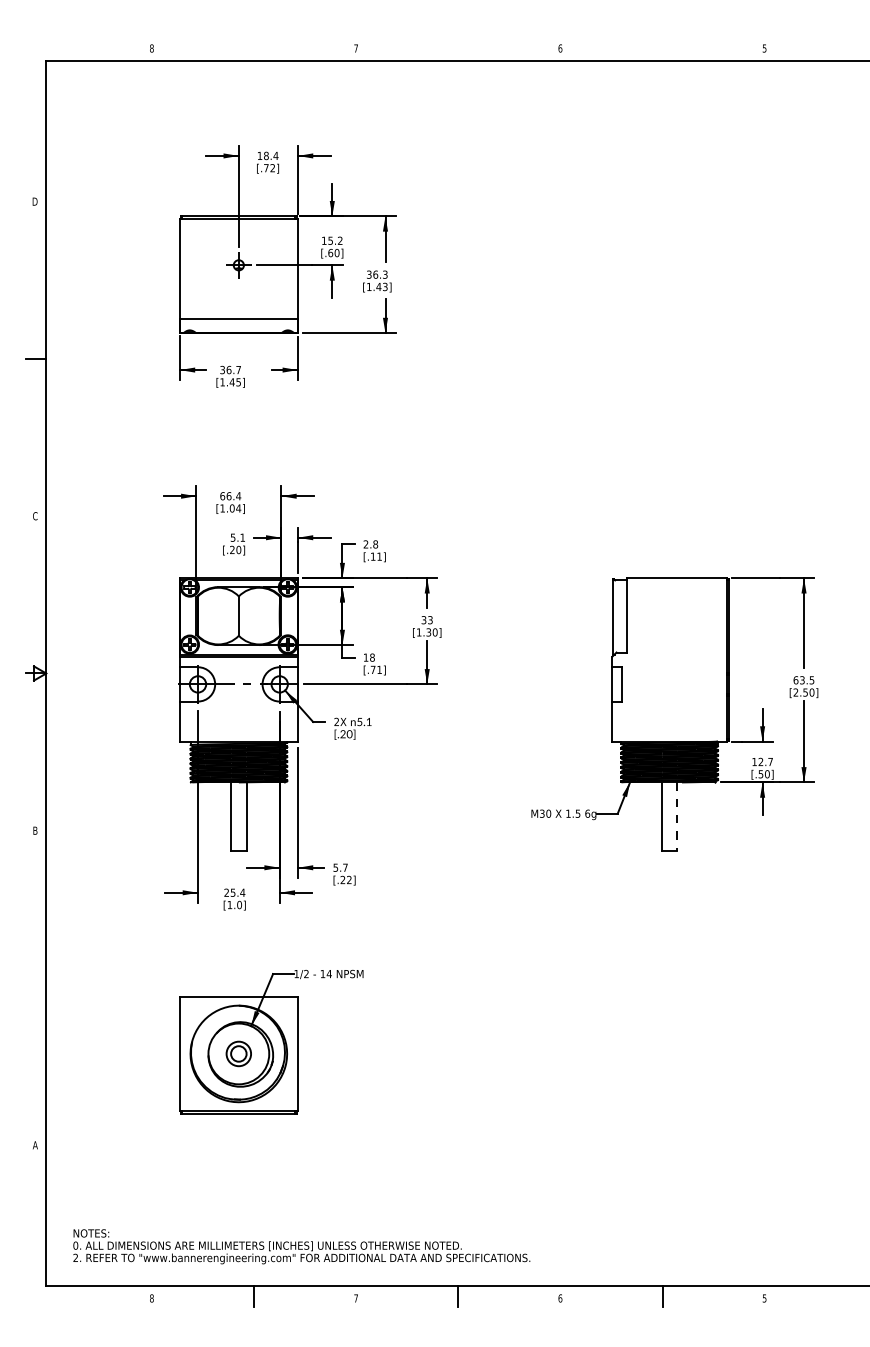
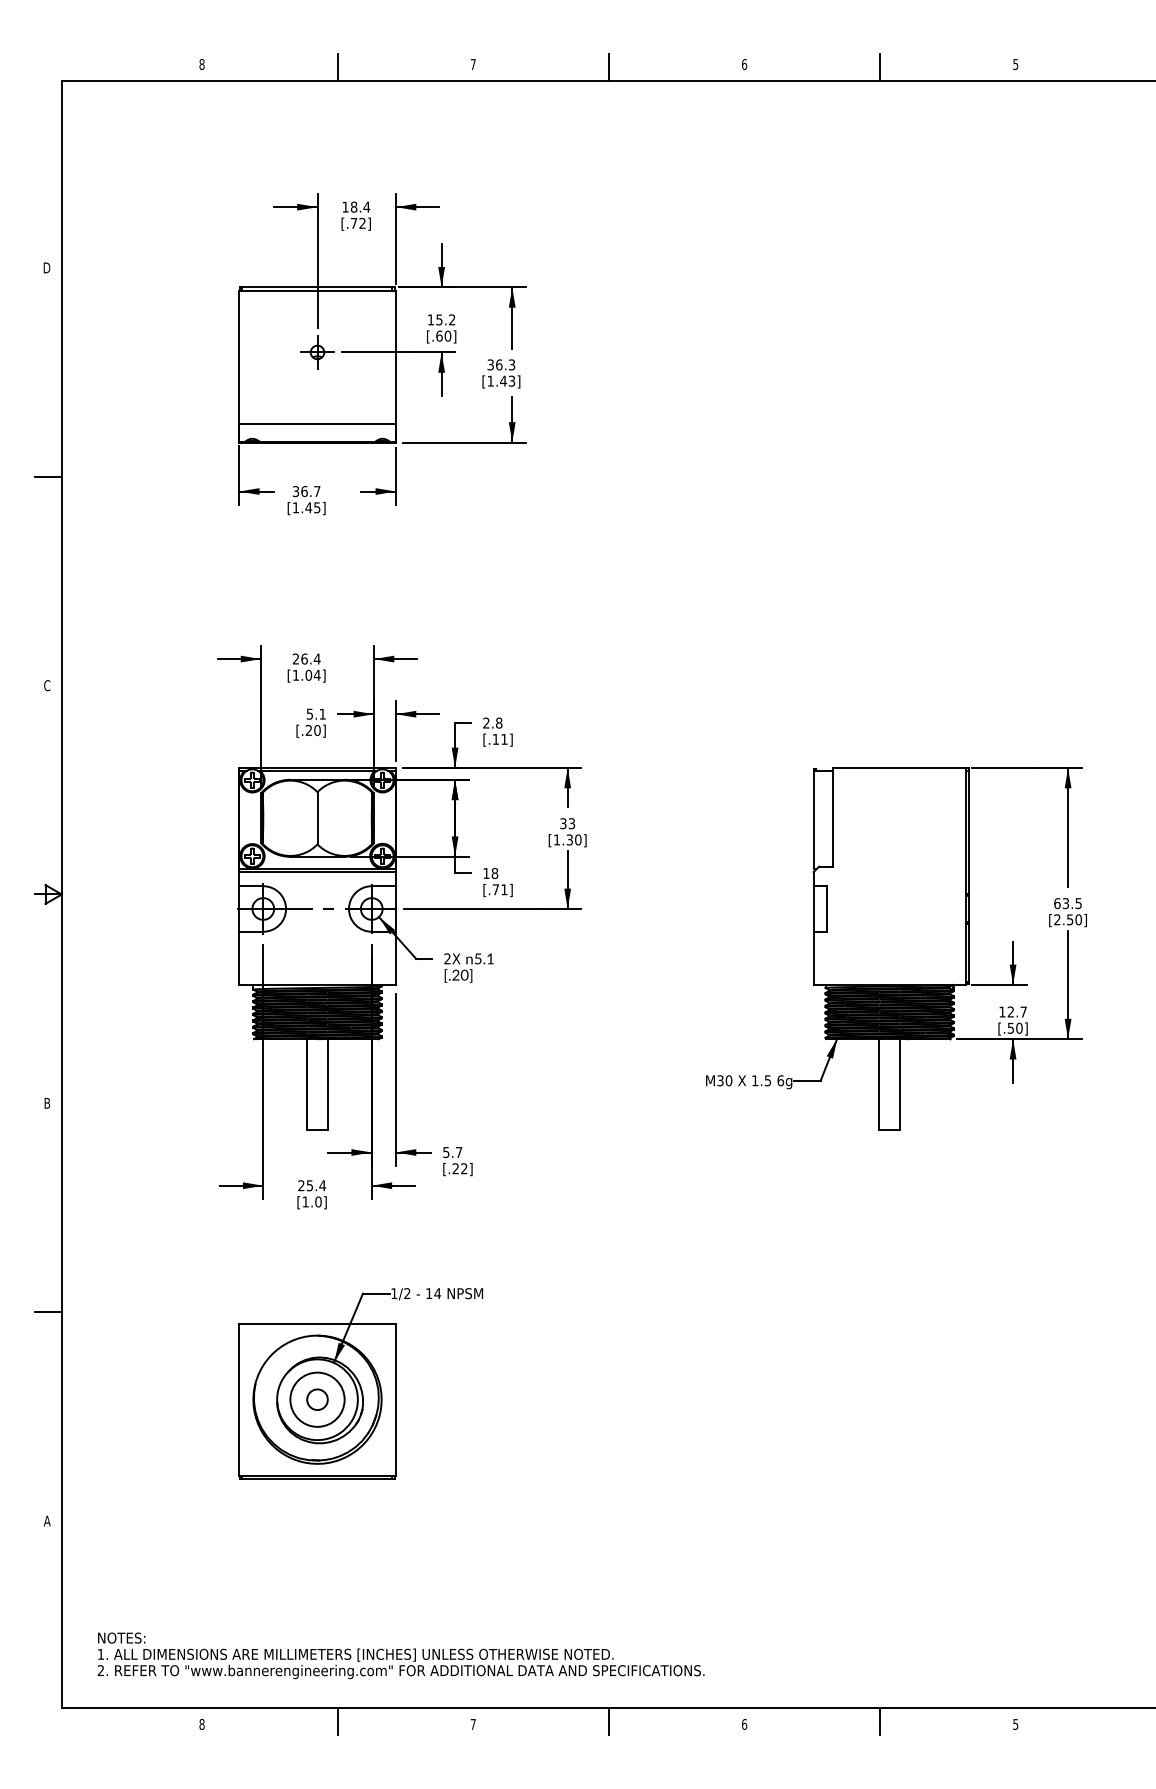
line: (253, 50) -> (337, 66), added
line: (457, 50) -> (608, 66), added
line: (662, 50) -> (880, 66), added
text: (222, 495) -> (295, 658), 66.4 -> 26.4
line: (677, 816) -> (899, 1084), dashed -> solid
line: (35, 988) -> (47, 1312), added
circle: (238, 1053) -> (317, 1399), size x1.67
text: (75, 1245) -> (100, 1653), 0. -> 1.

